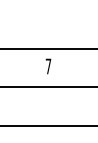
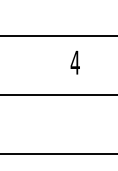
text: (48, 66) -> (75, 62), 7 -> 4

